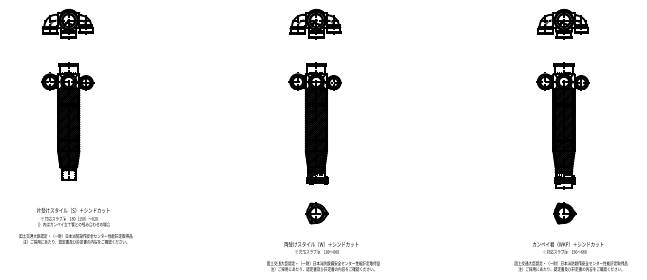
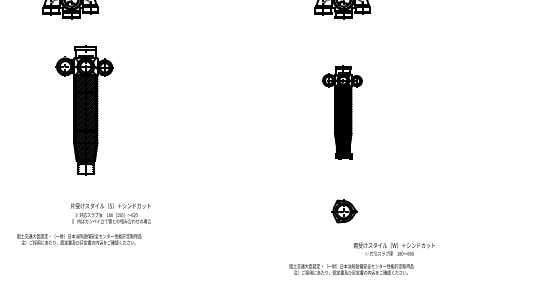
part: (67, 121) -> (84, 110), moved
part: (314, 123) -> (341, 112), size x0.7
text: (73, 216) -> (110, 212), moved
text: (320, 247) -> (393, 248), moved

